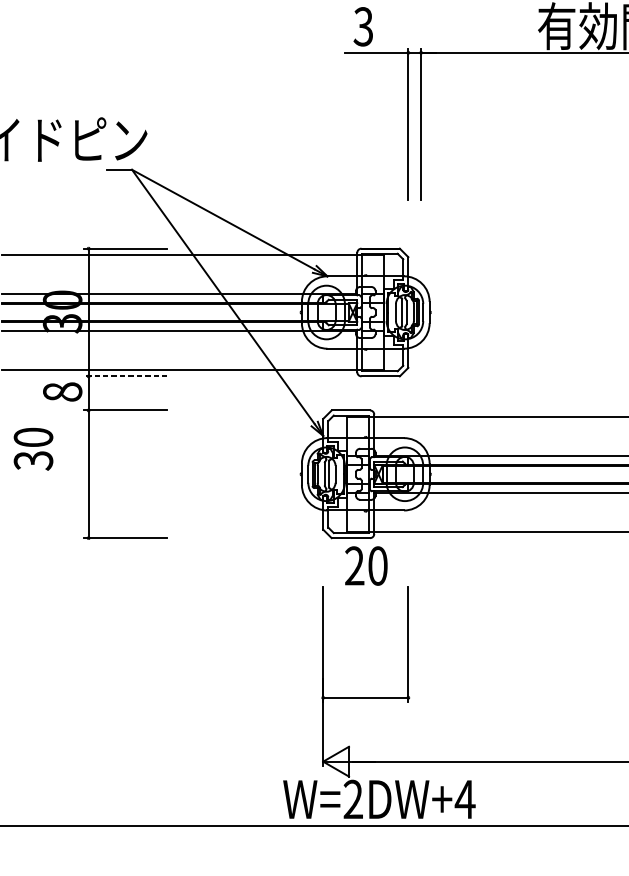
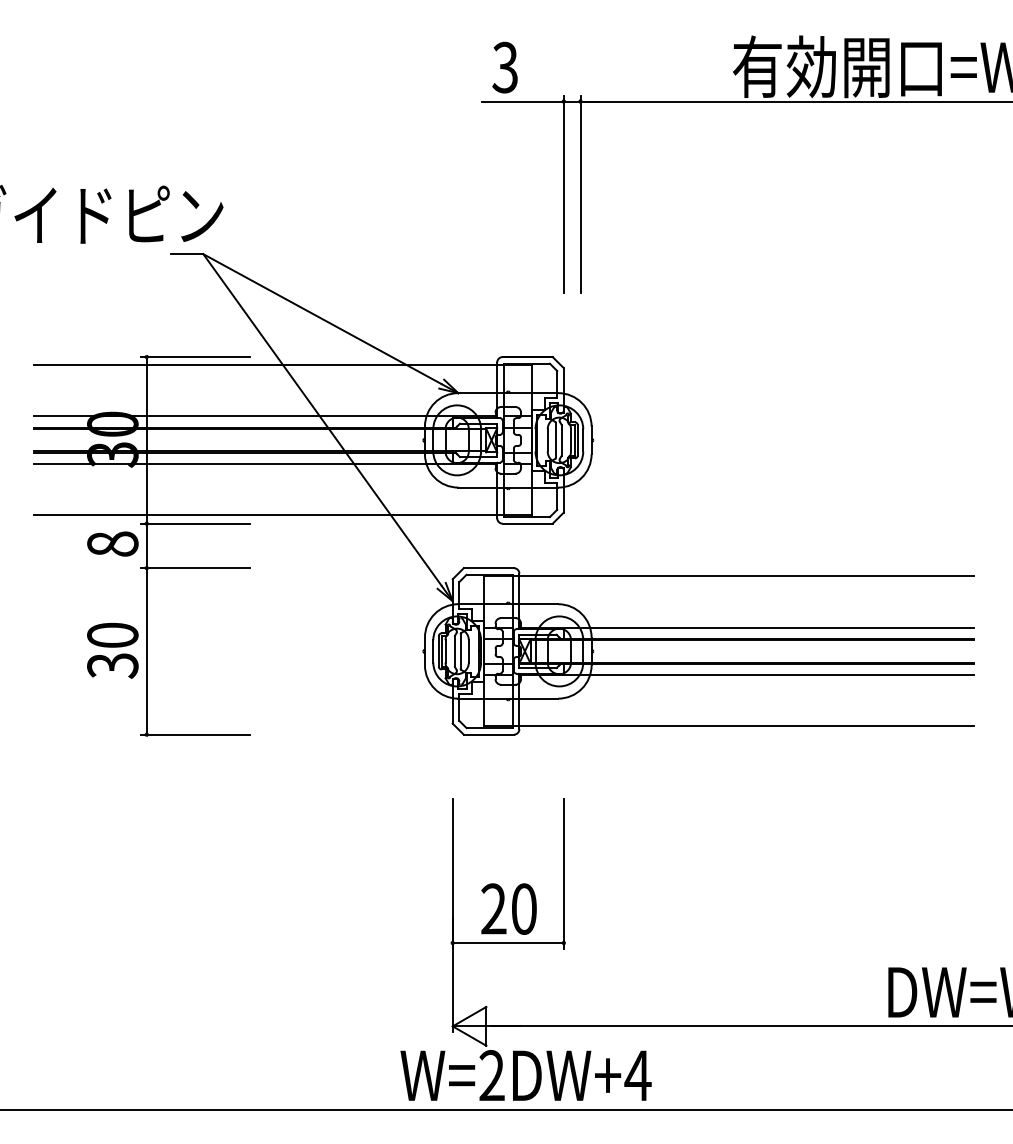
line: (125, 376) -> (194, 523), dashed -> solid
text: (33, 449) -> (112, 650), moved
text: (365, 565) -> (508, 908), moved

